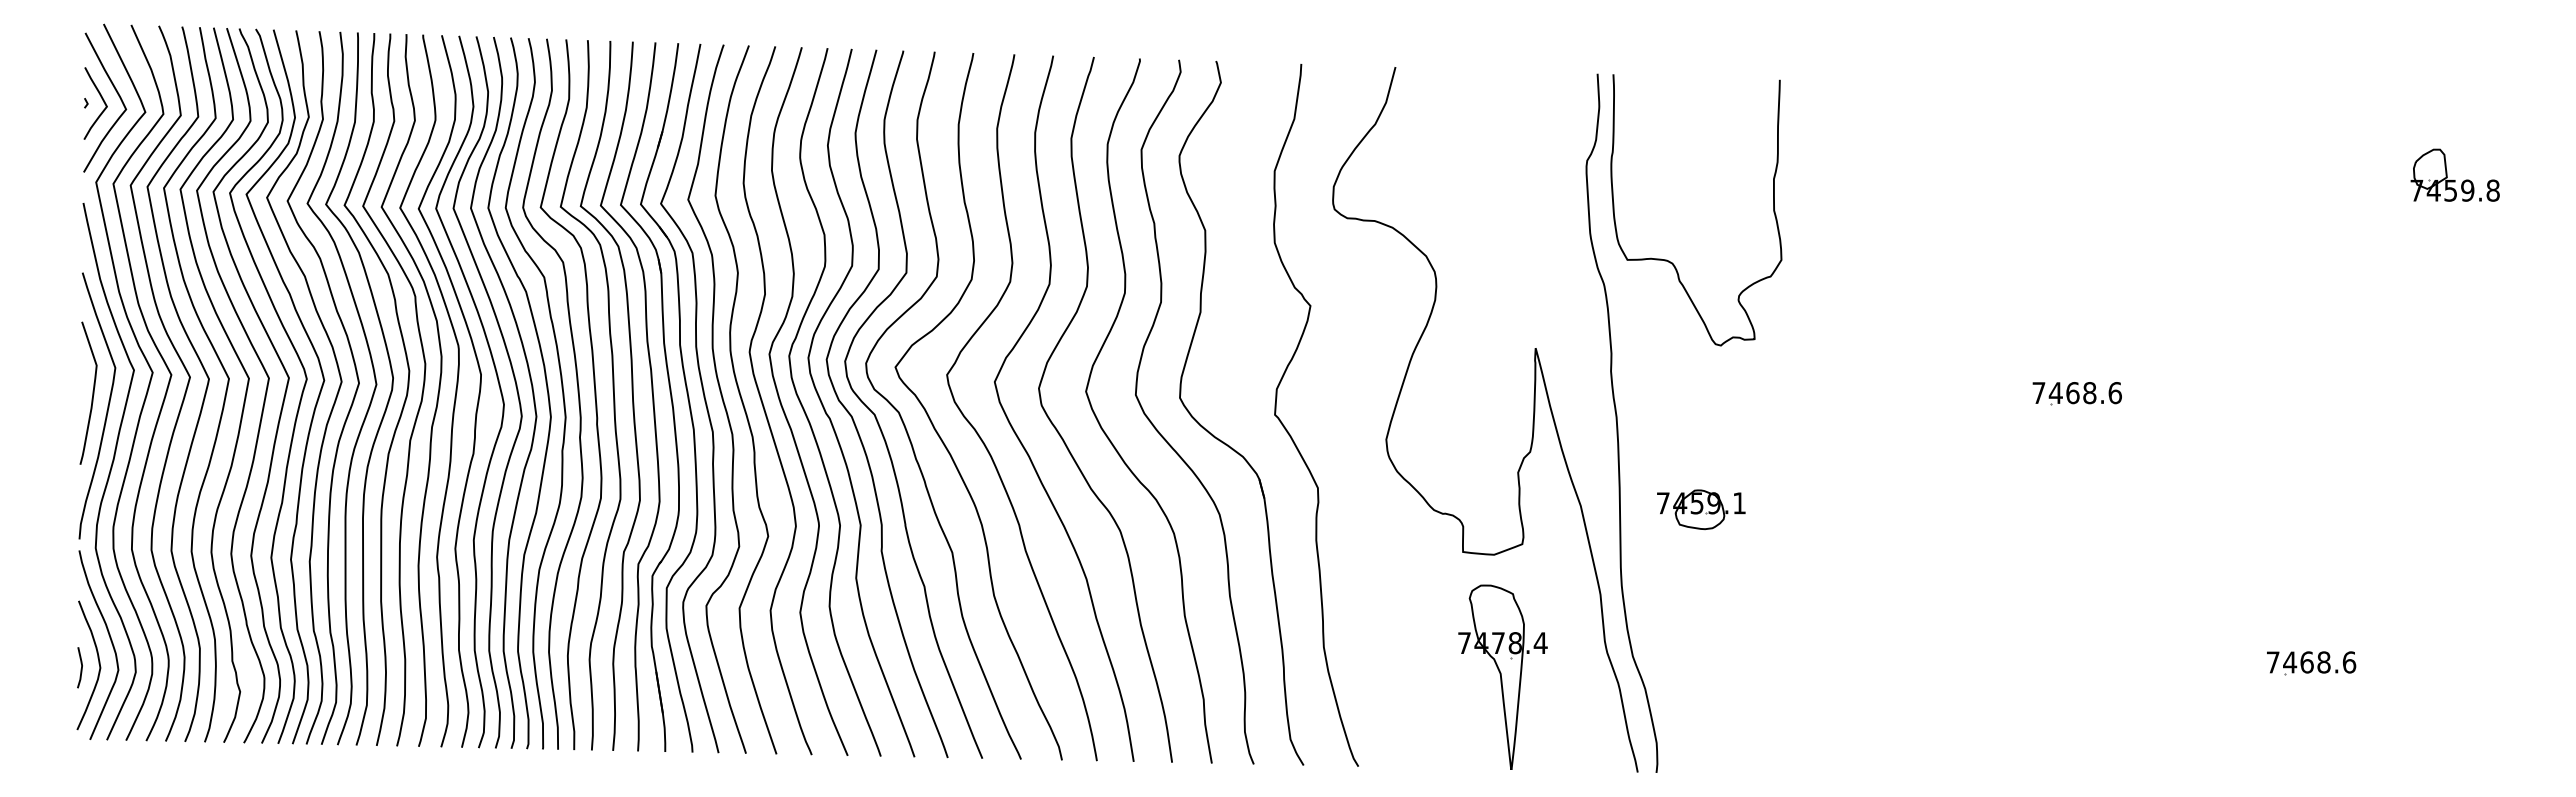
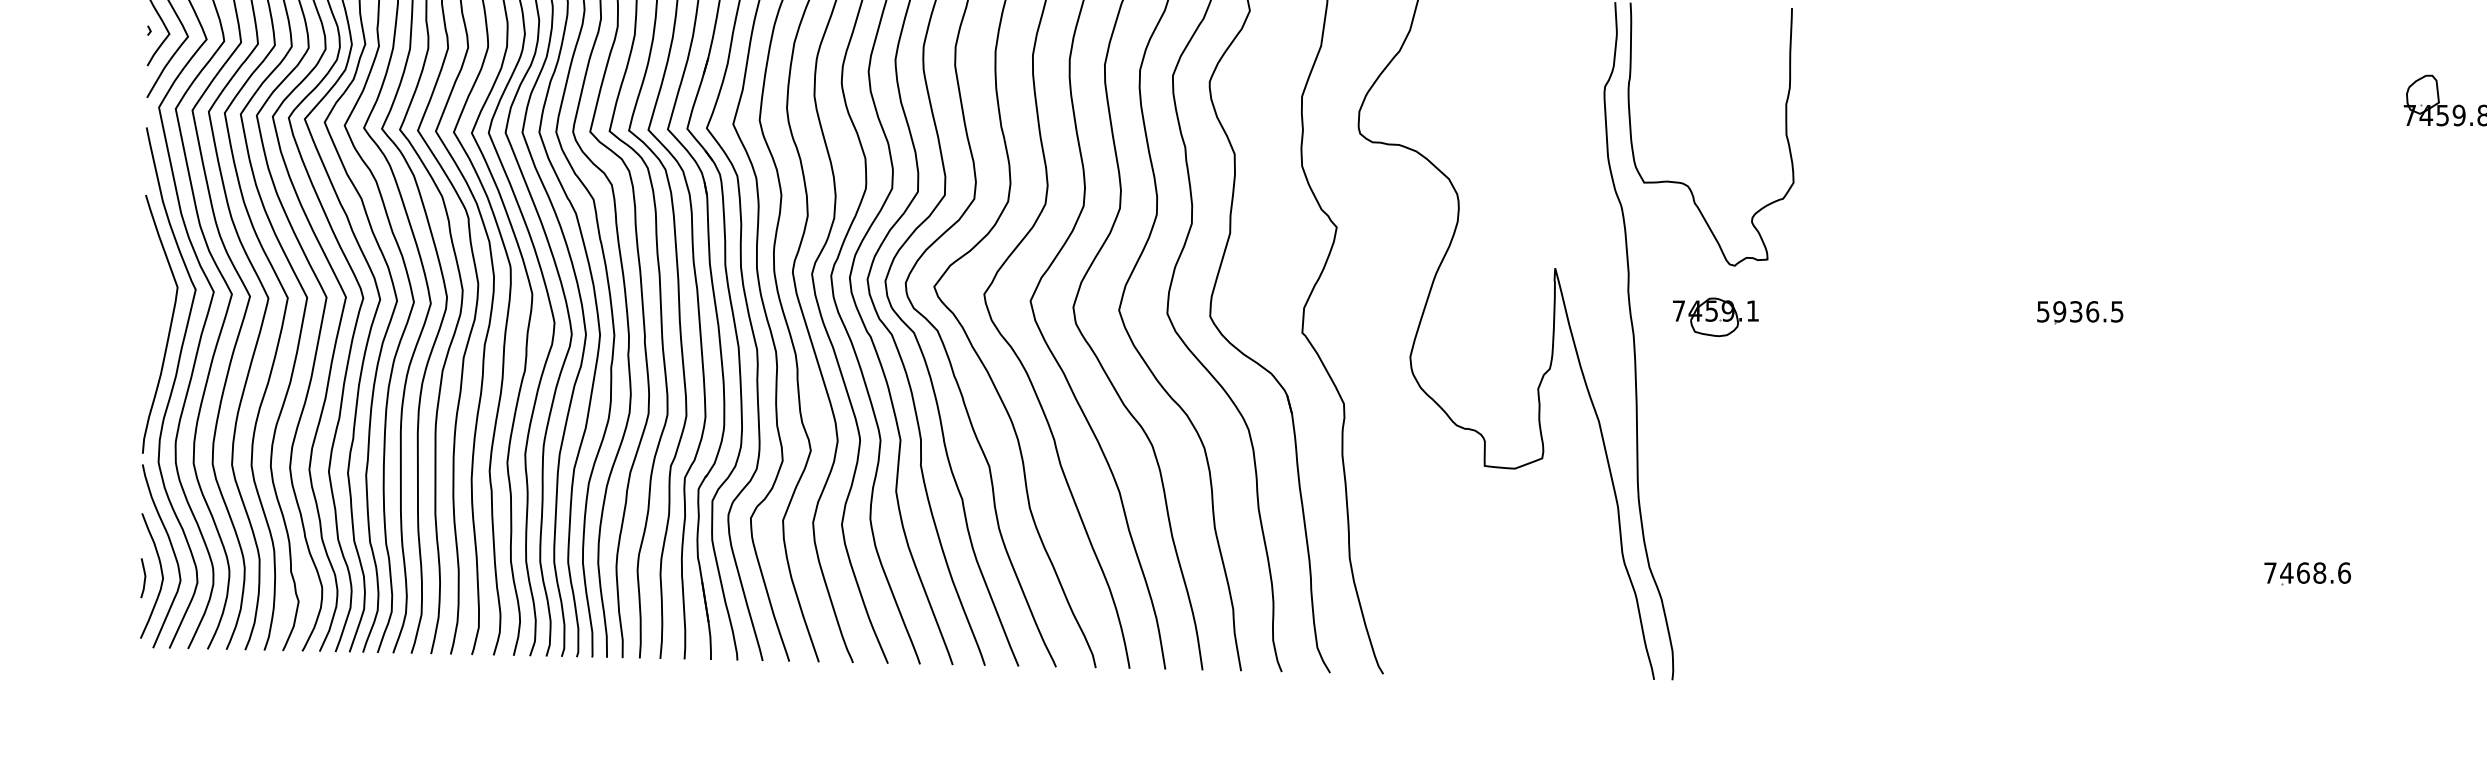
curve: (92, 392) -> (155, 311), removed
text: (2076, 393) -> (2079, 312), 7468.6 -> 5936.5
part: (1701, 509) -> (1716, 317), moved
part: (1502, 676) -> (1523, 586), removed

